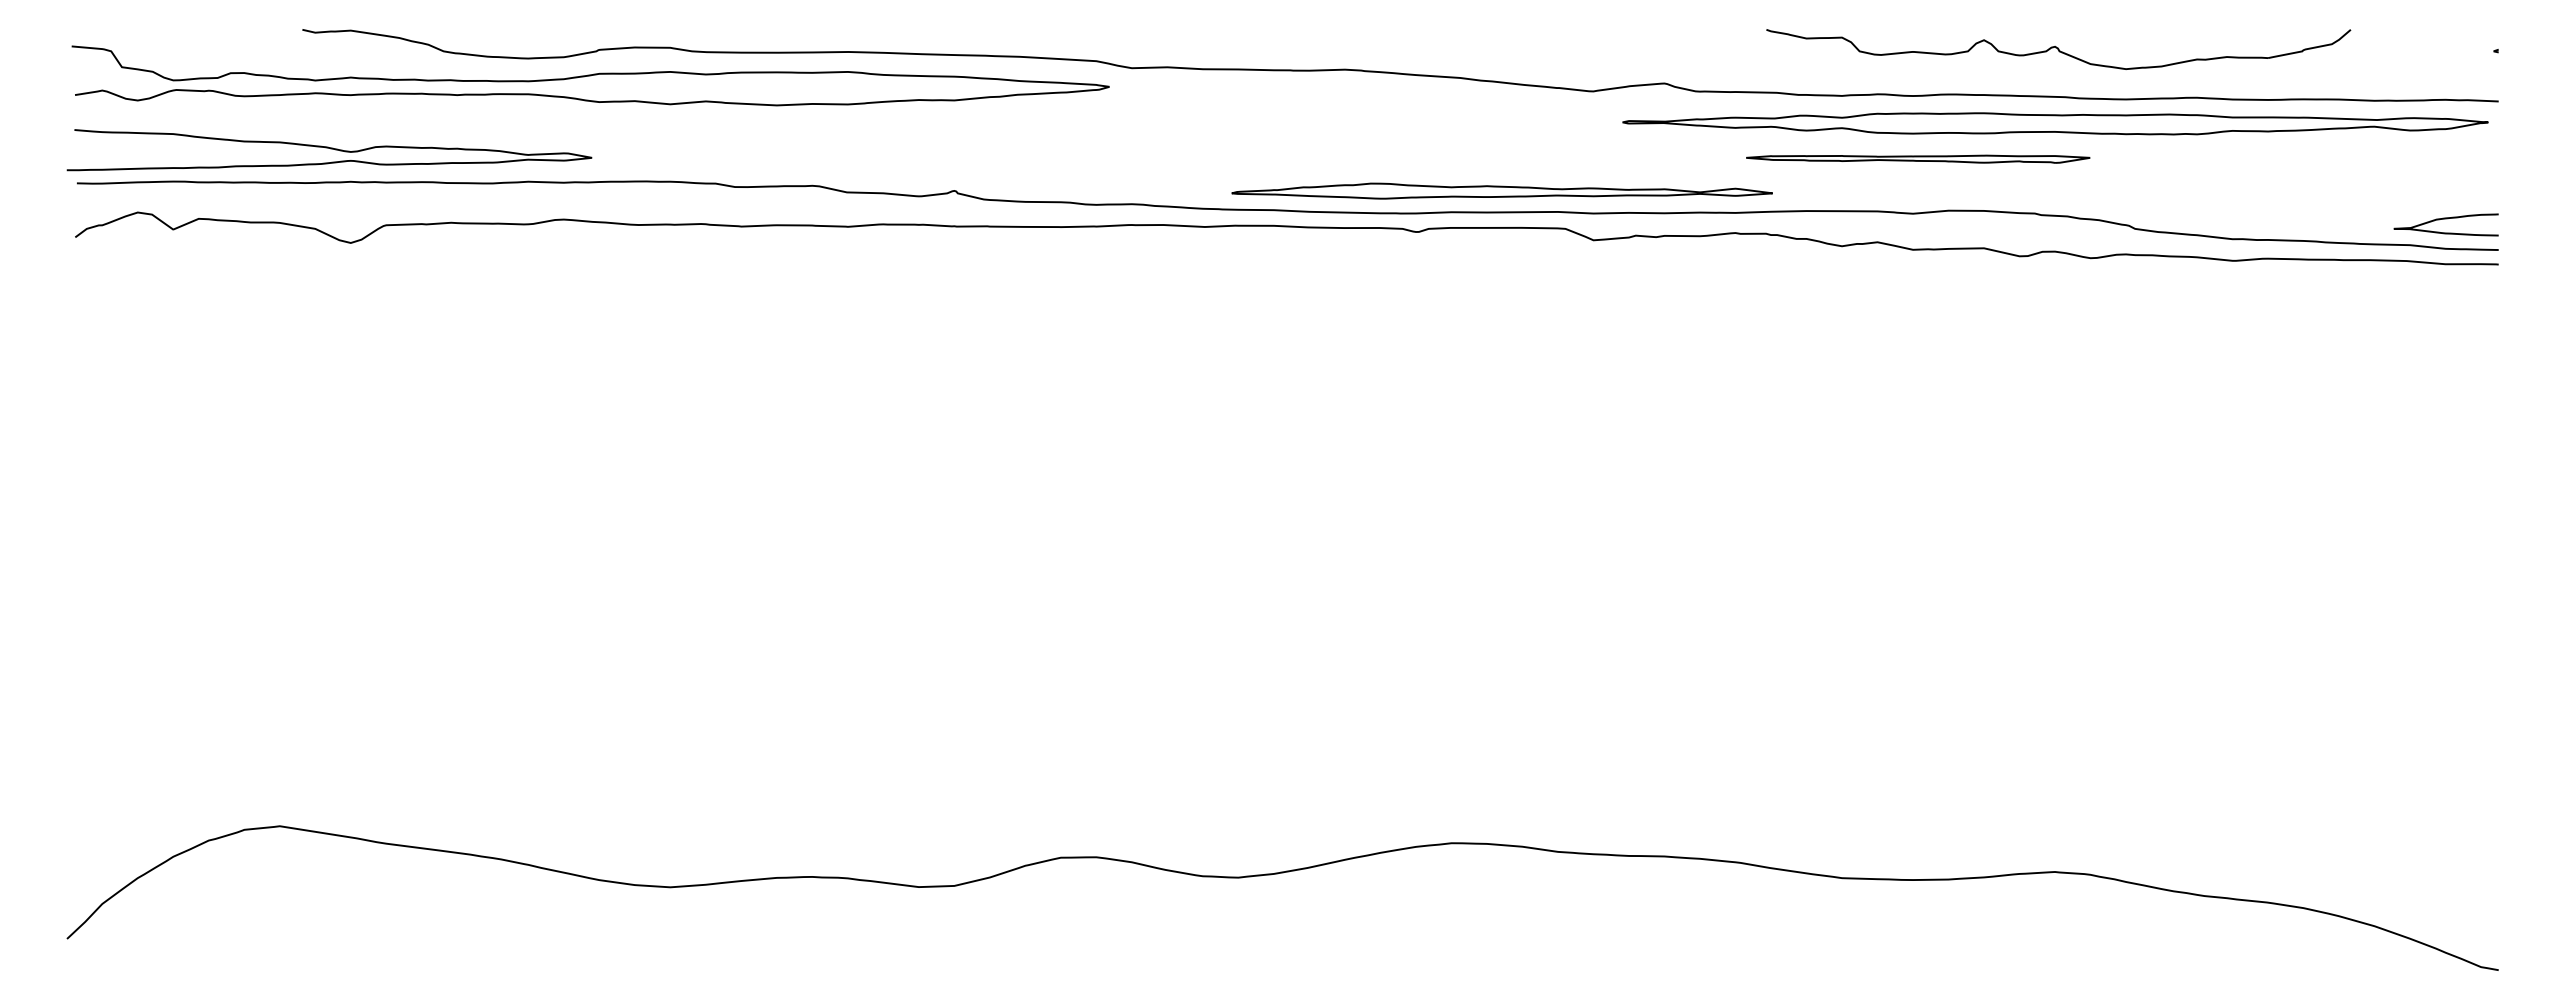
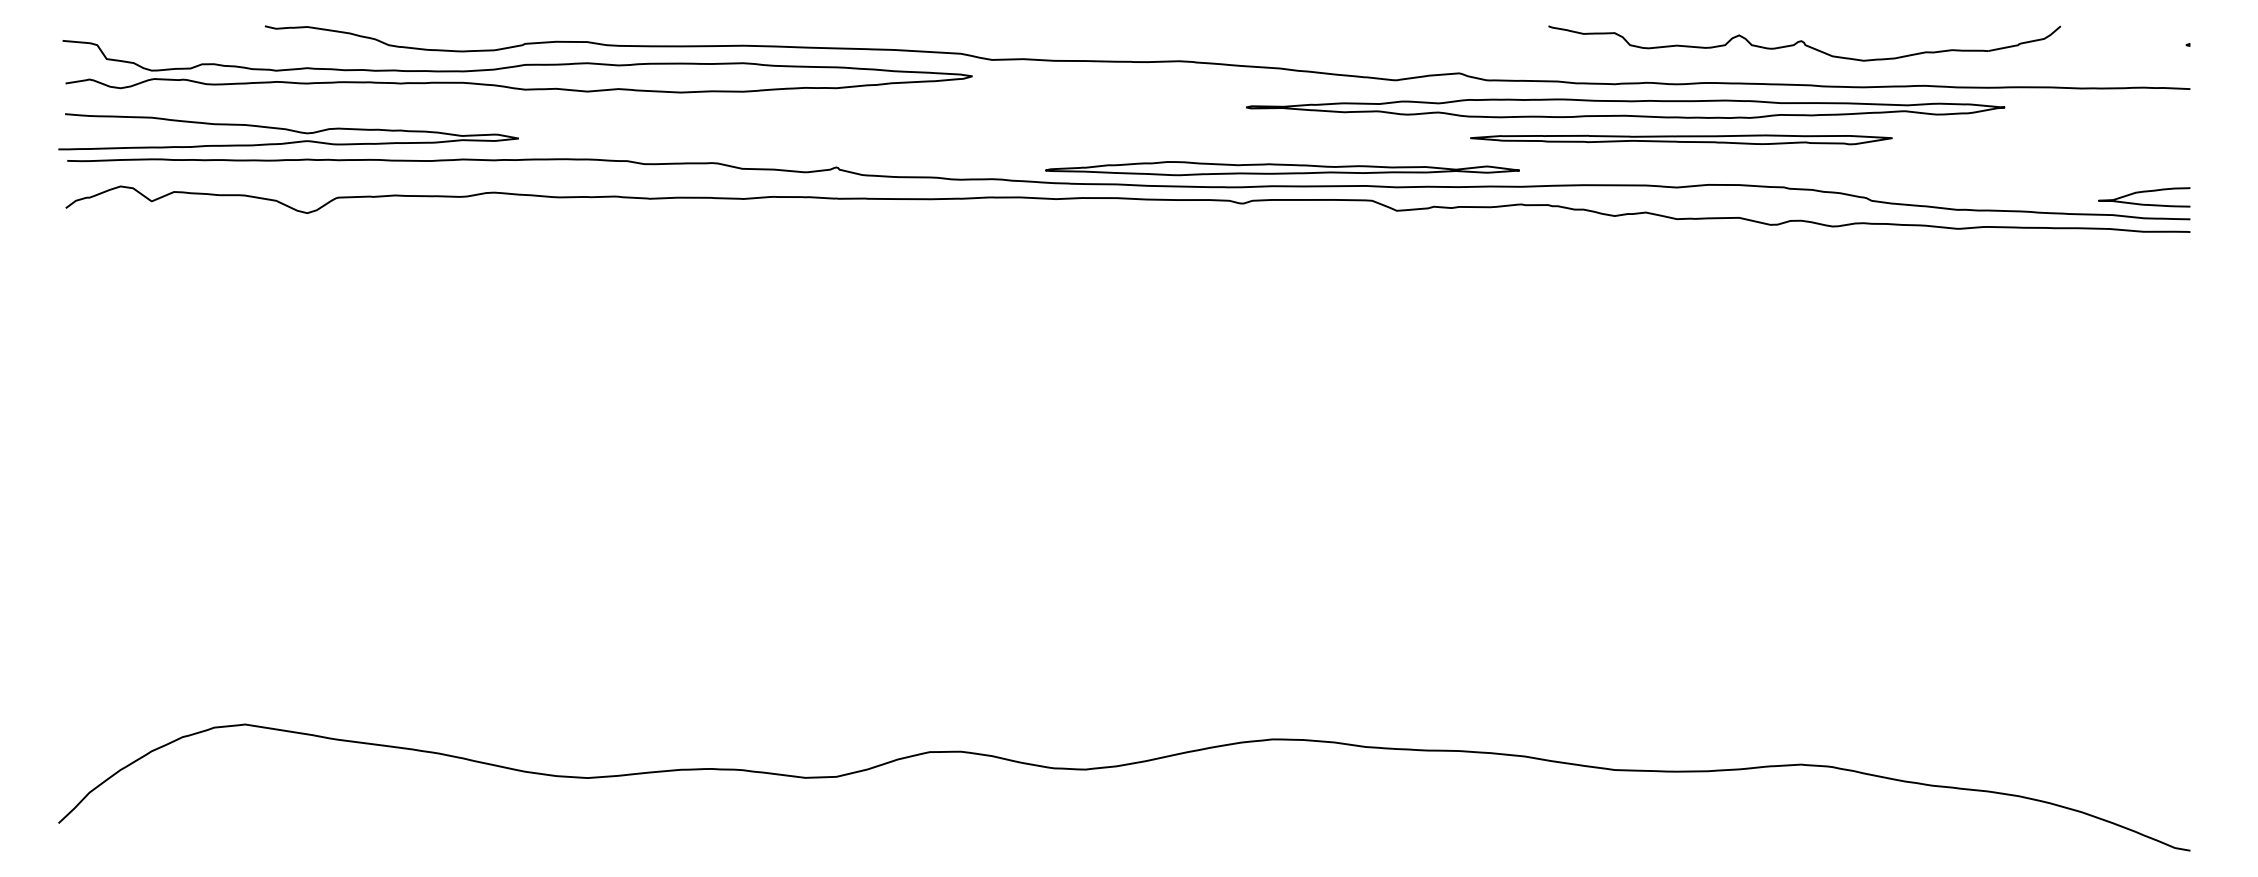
part: (2055, 123) -> (1625, 108), moved
part: (1918, 158) -> (1681, 139), size x1.4
part: (1501, 190) -> (1281, 168), moved

